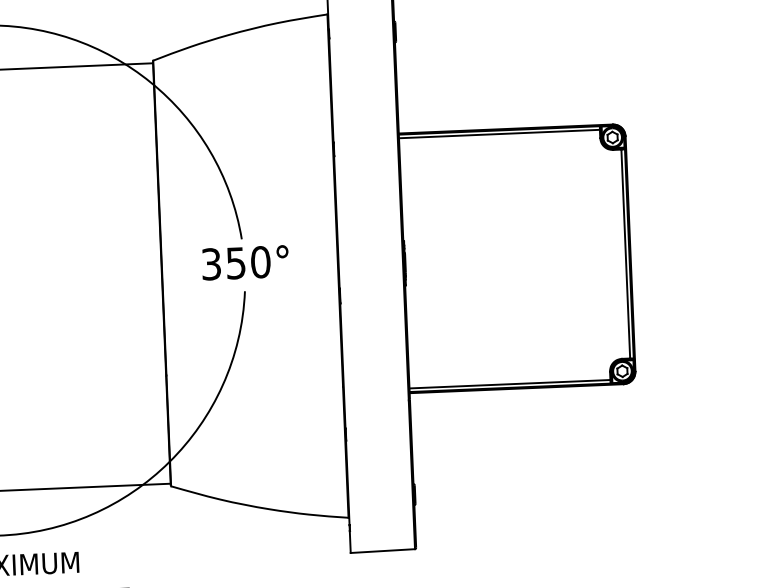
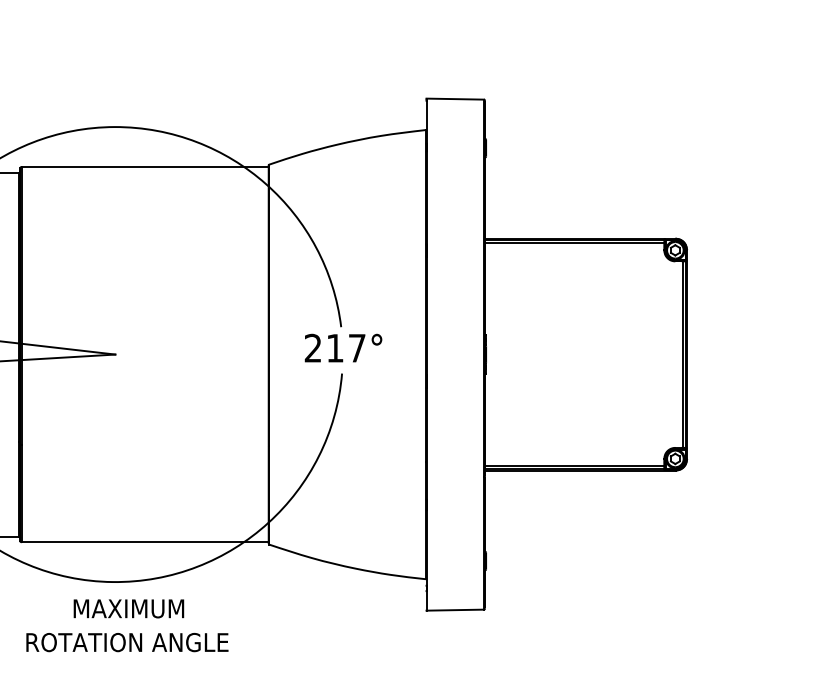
text: (235, 262) -> (334, 347), 350° -> 217°

